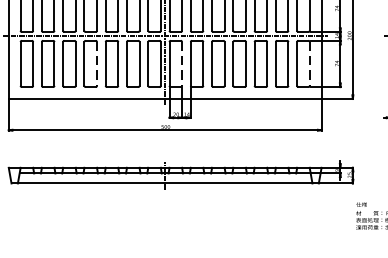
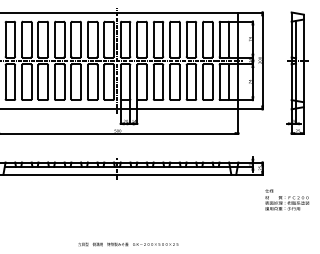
line: (96, 64) -> (64, 82), dashed -> solid
line: (182, 64) -> (130, 82), dashed -> solid
line: (310, 64) -> (229, 82), dashed -> solid

